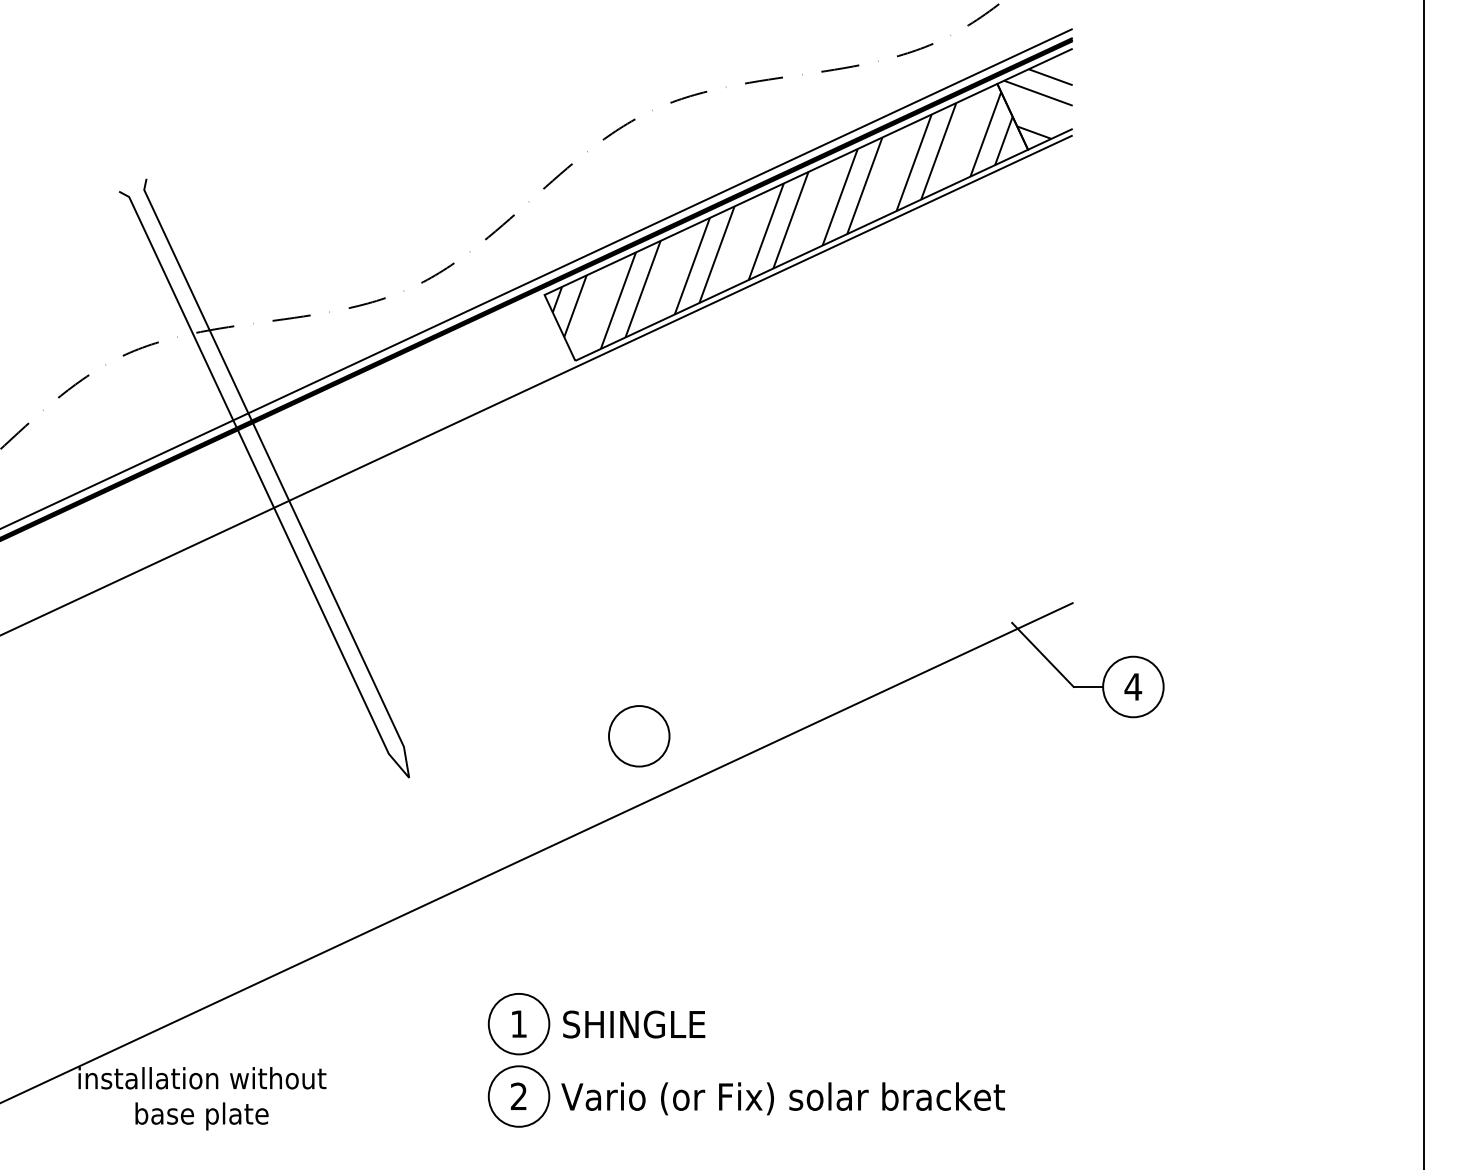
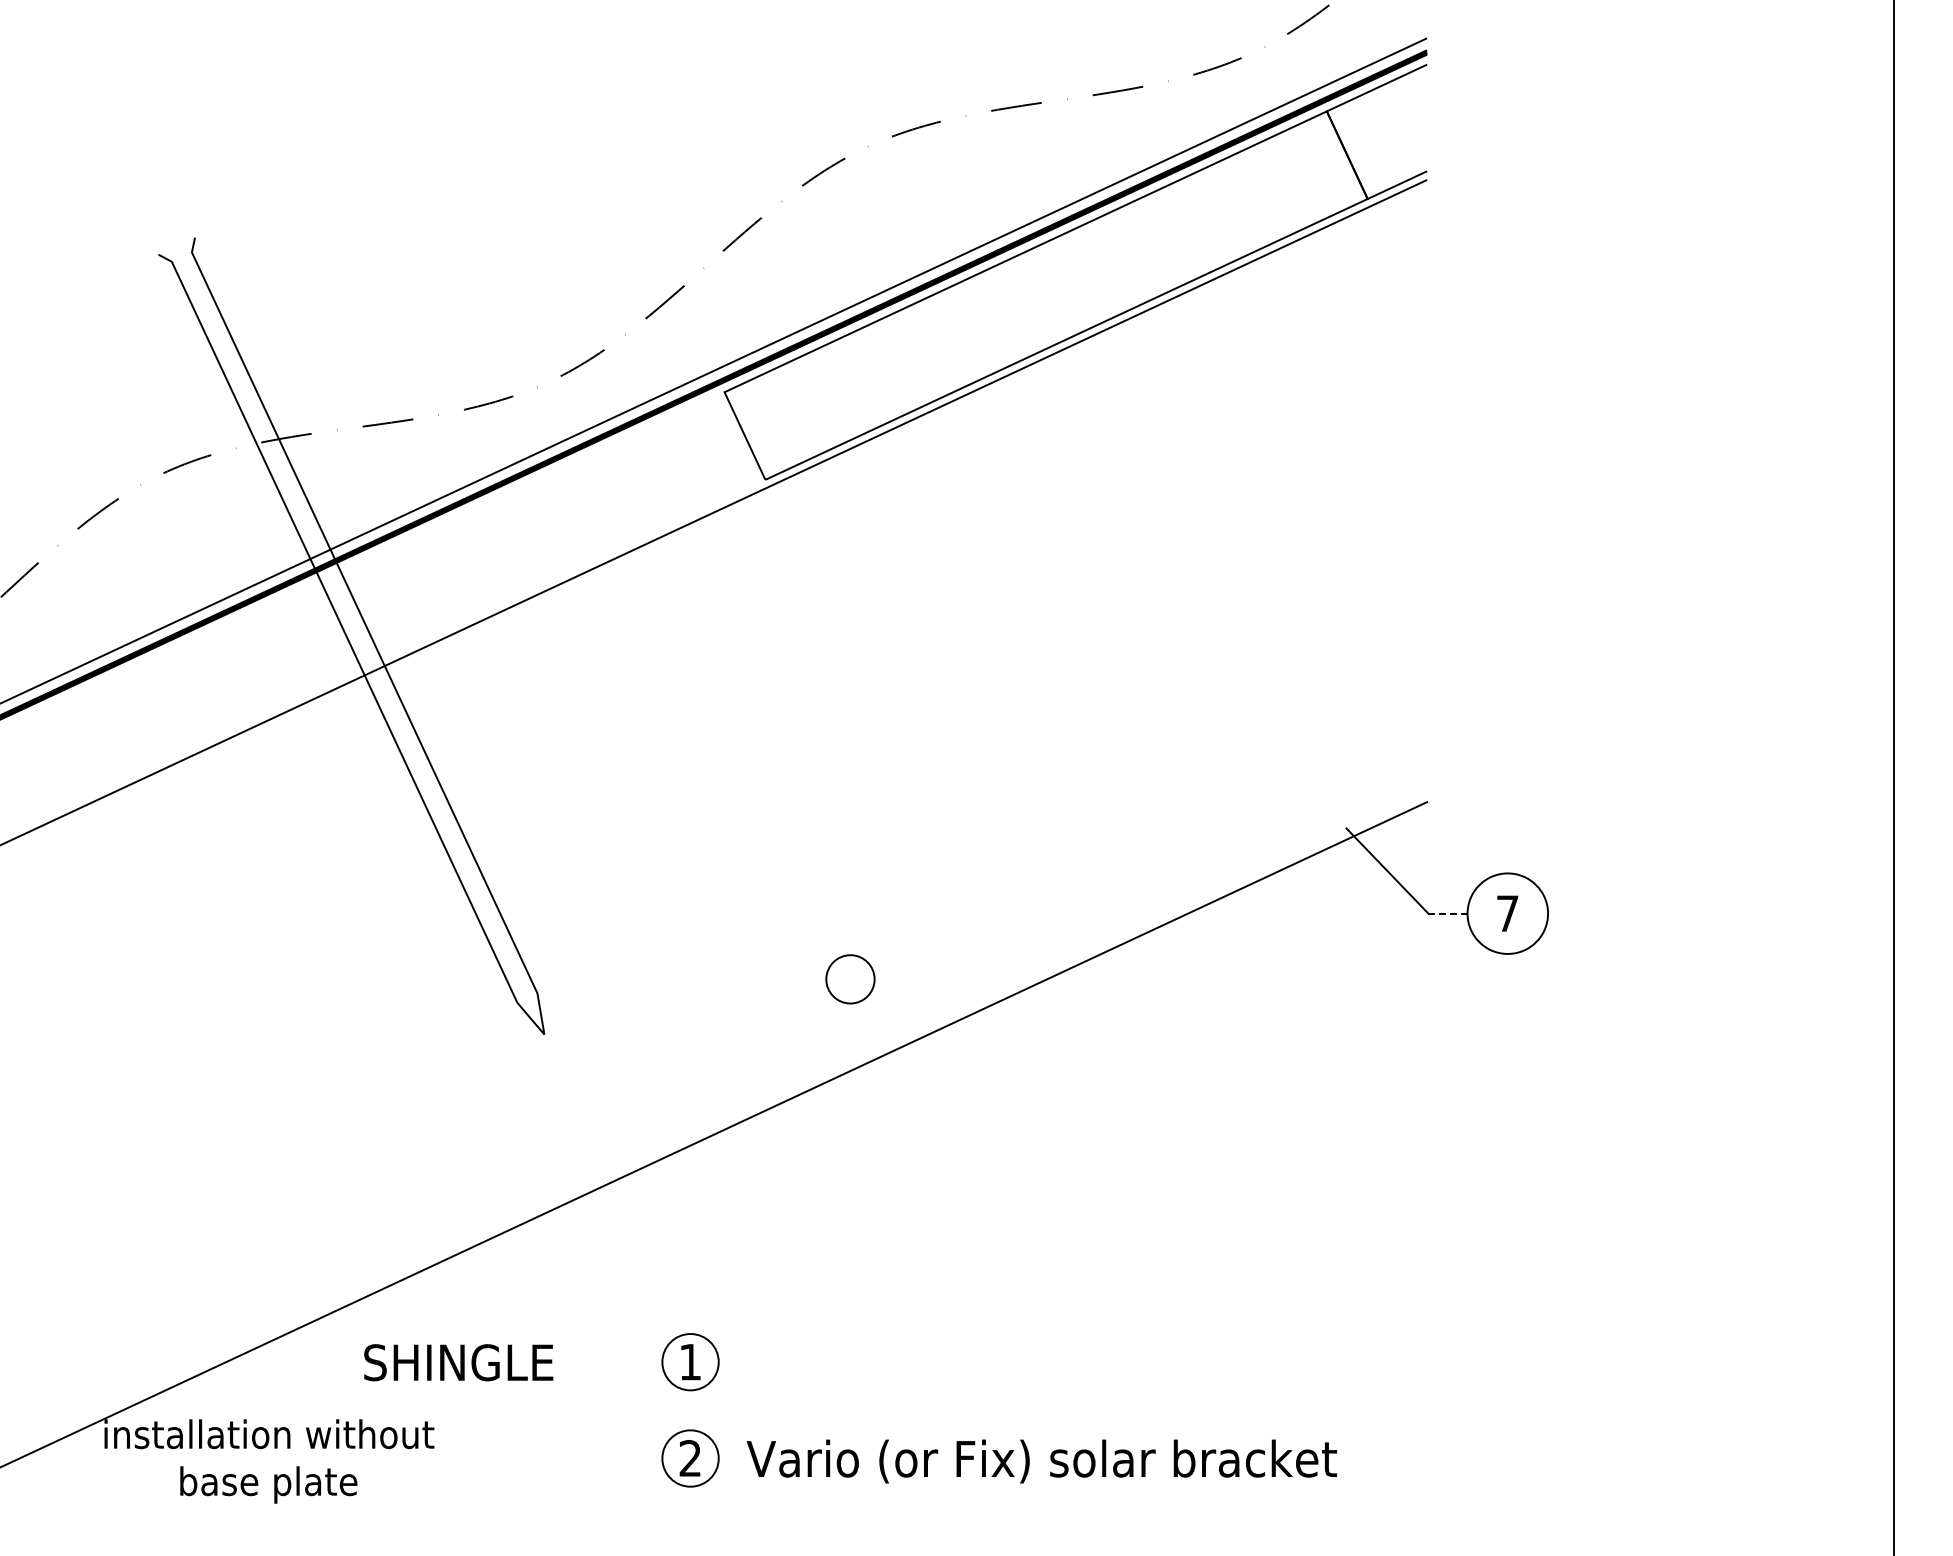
hatch: (1038, 103) -> (1381, 137), removed
hatch: (782, 220) -> (1041, 293), removed
line: (1088, 686) -> (1448, 913), solid -> dashed
text: (1133, 686) -> (1507, 913), 4 -> 7
circle: (639, 736) -> (850, 979), size x0.6
circle: (519, 1023) -> (690, 1361), size x0.7
text: (634, 1024) -> (458, 1362), moved
circle: (519, 1096) -> (690, 1458), size x0.7

